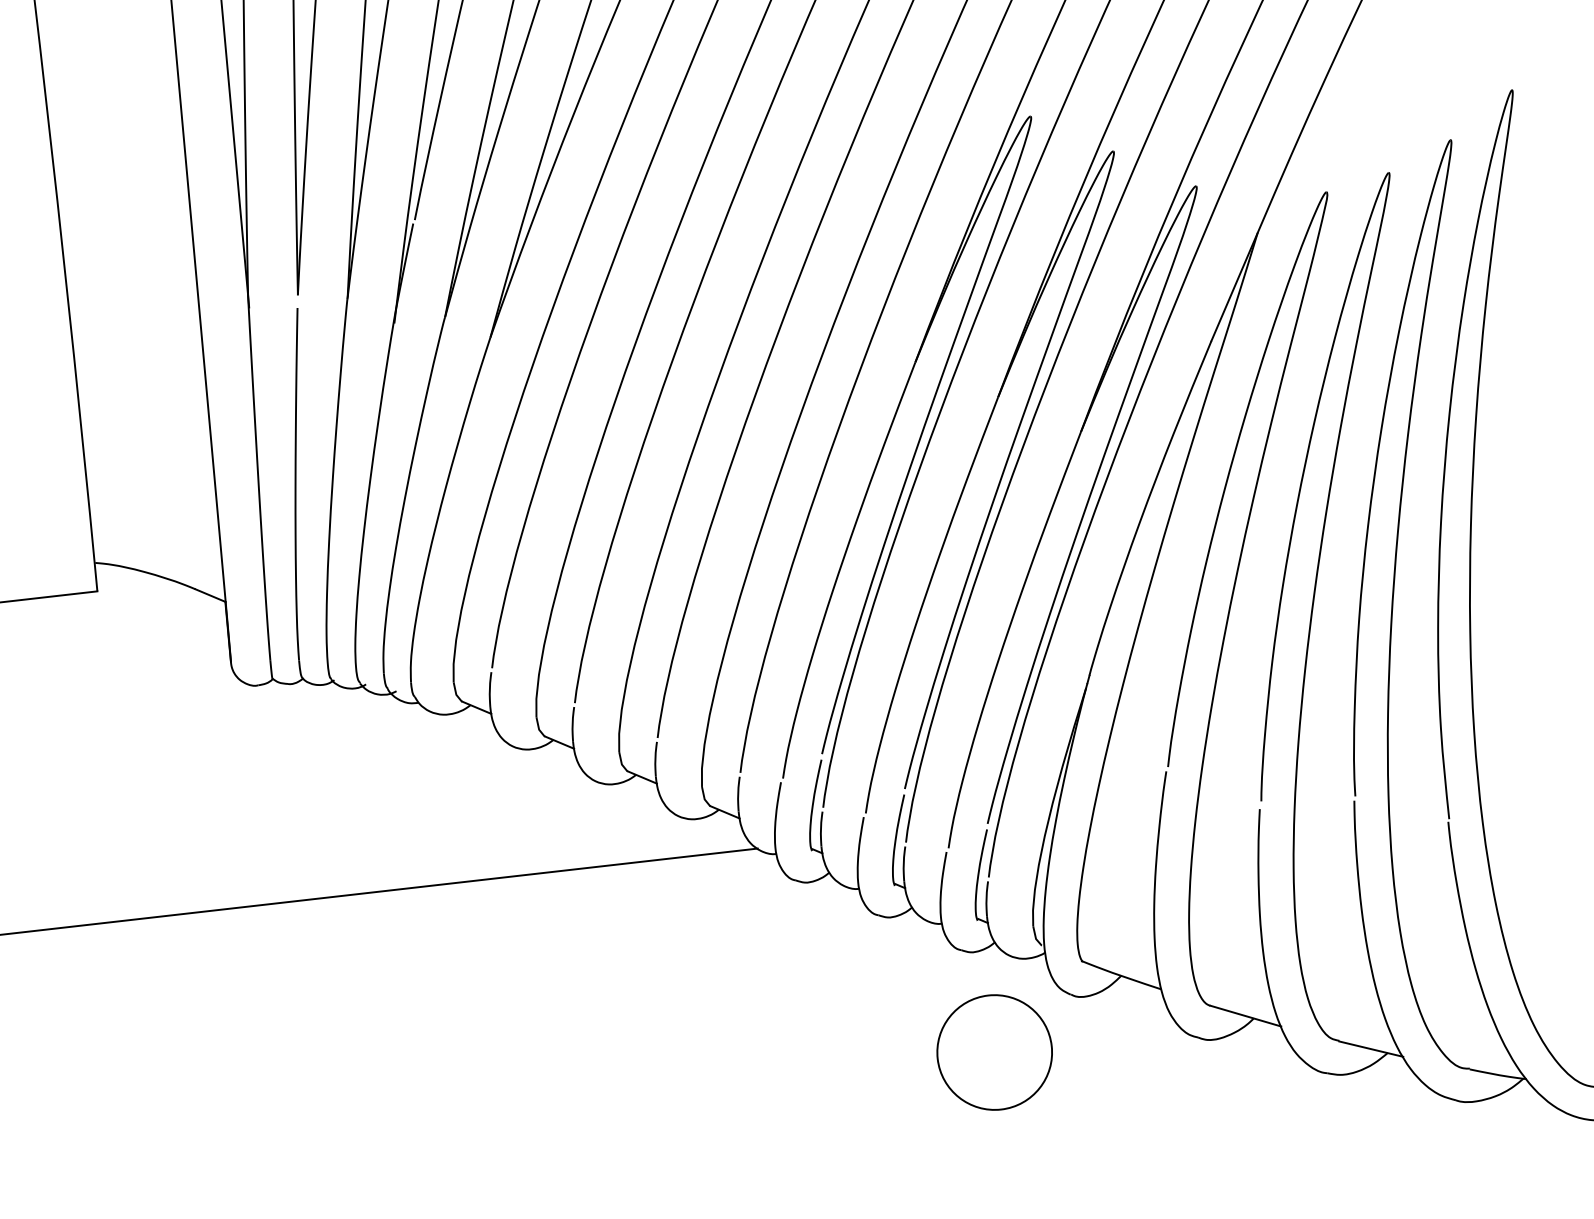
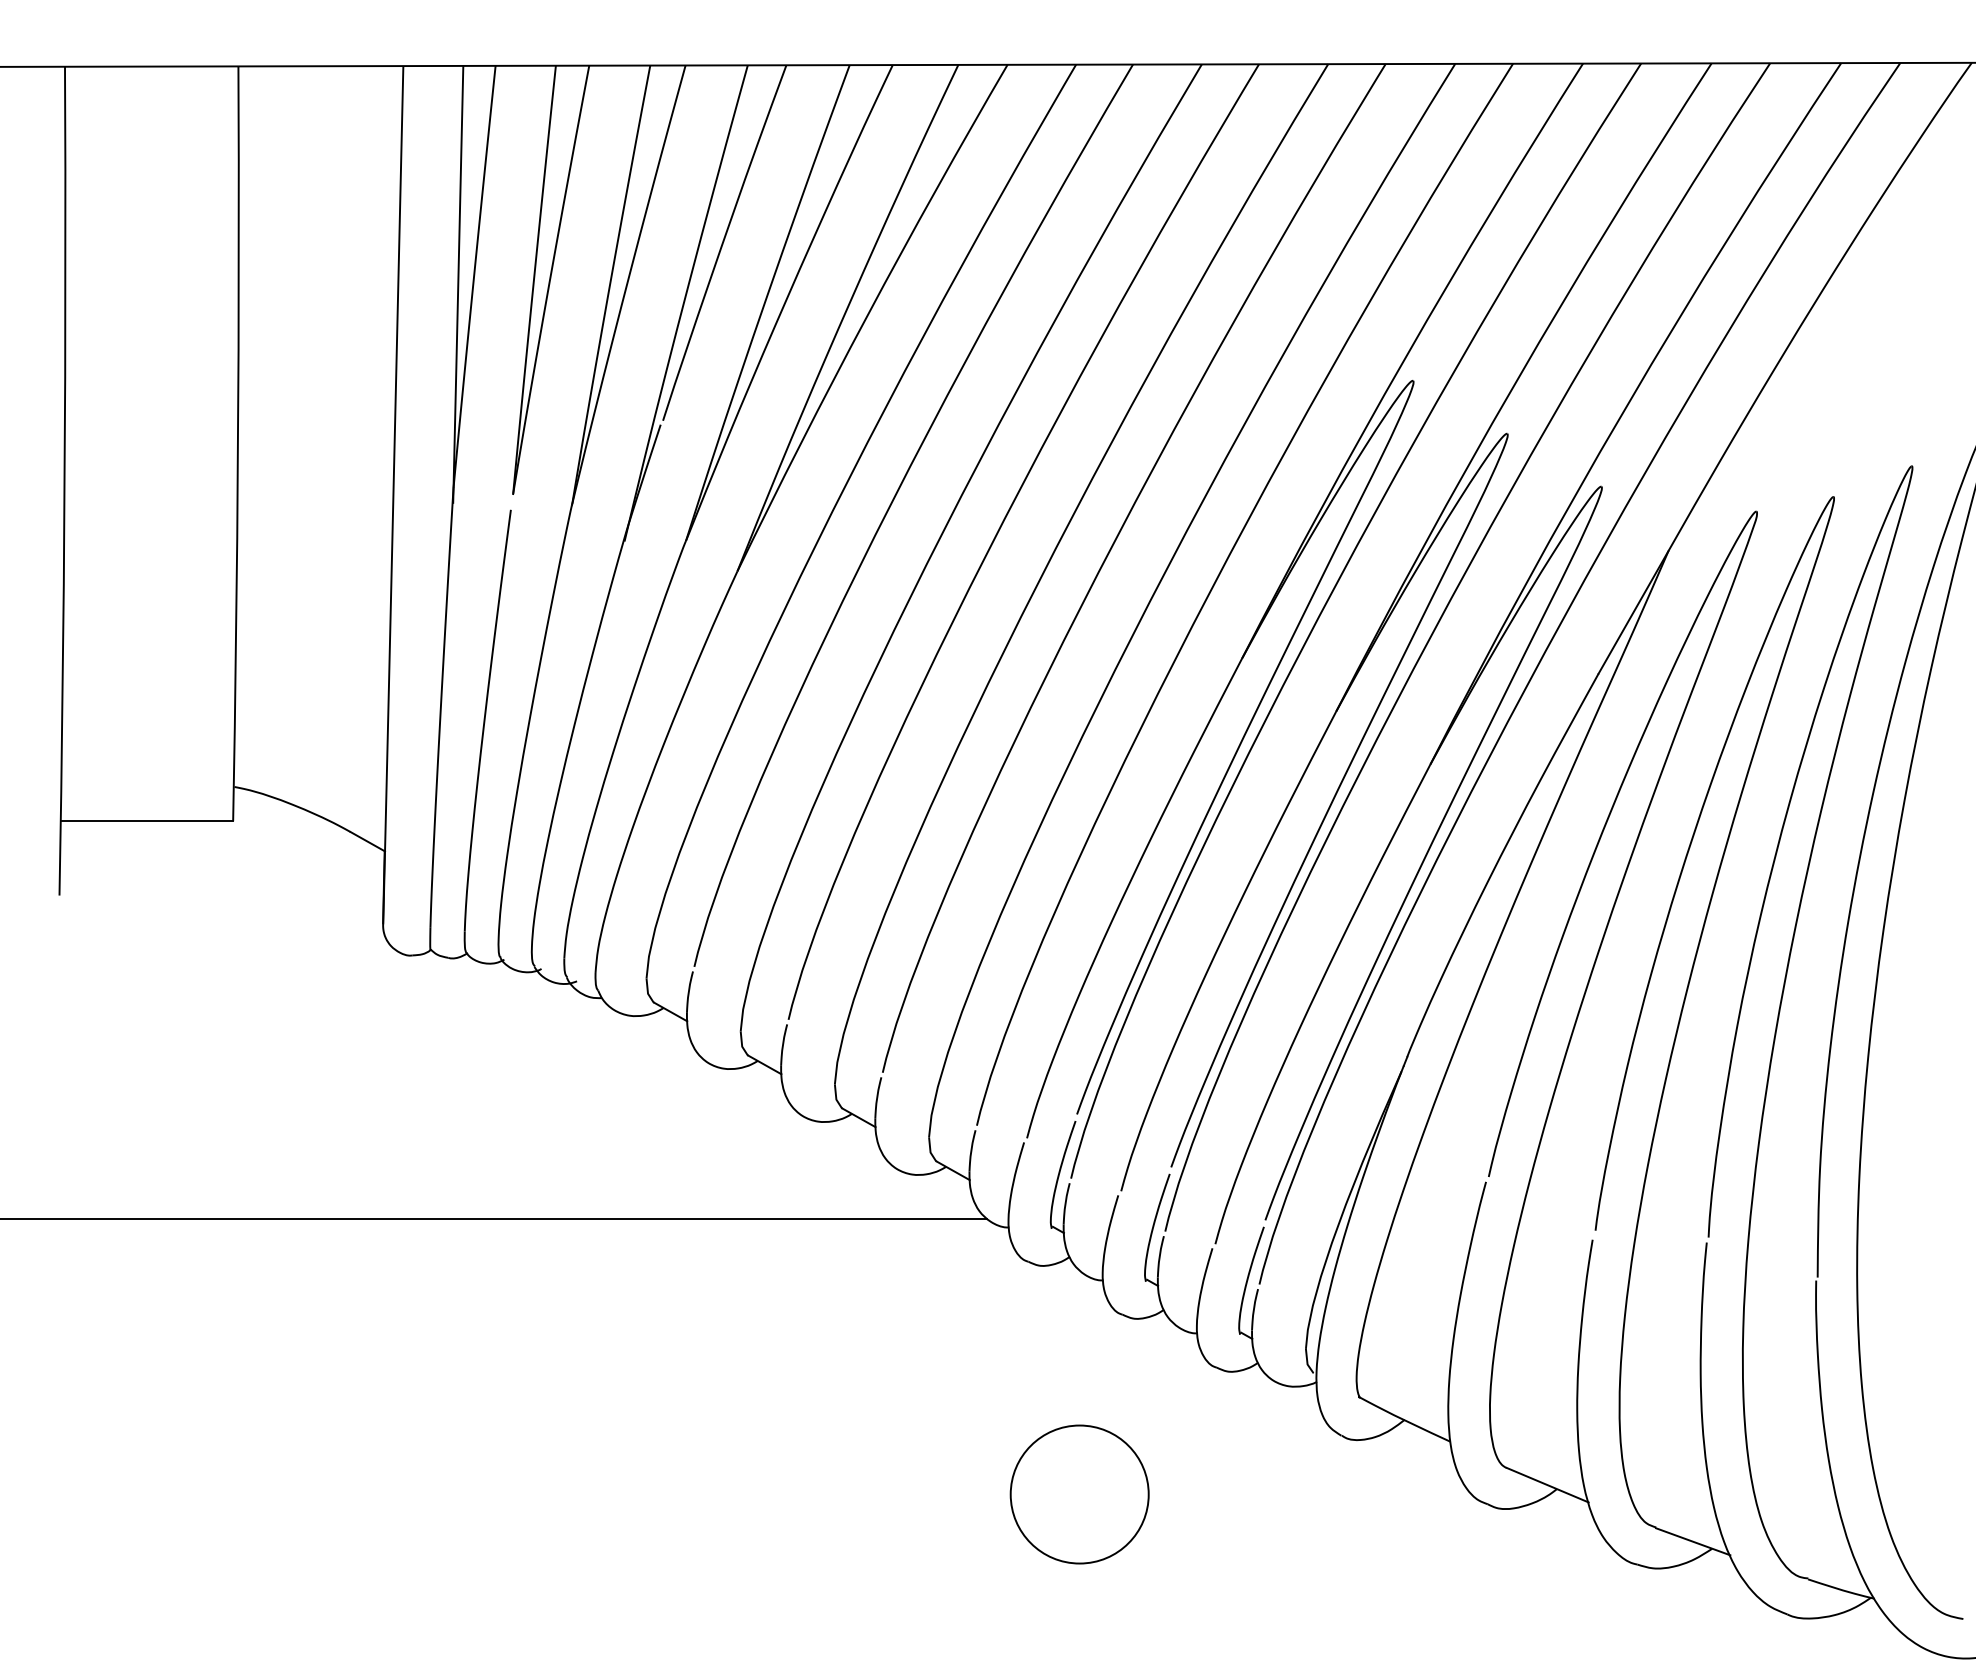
circle: (994, 1052) -> (1079, 1494), moved

